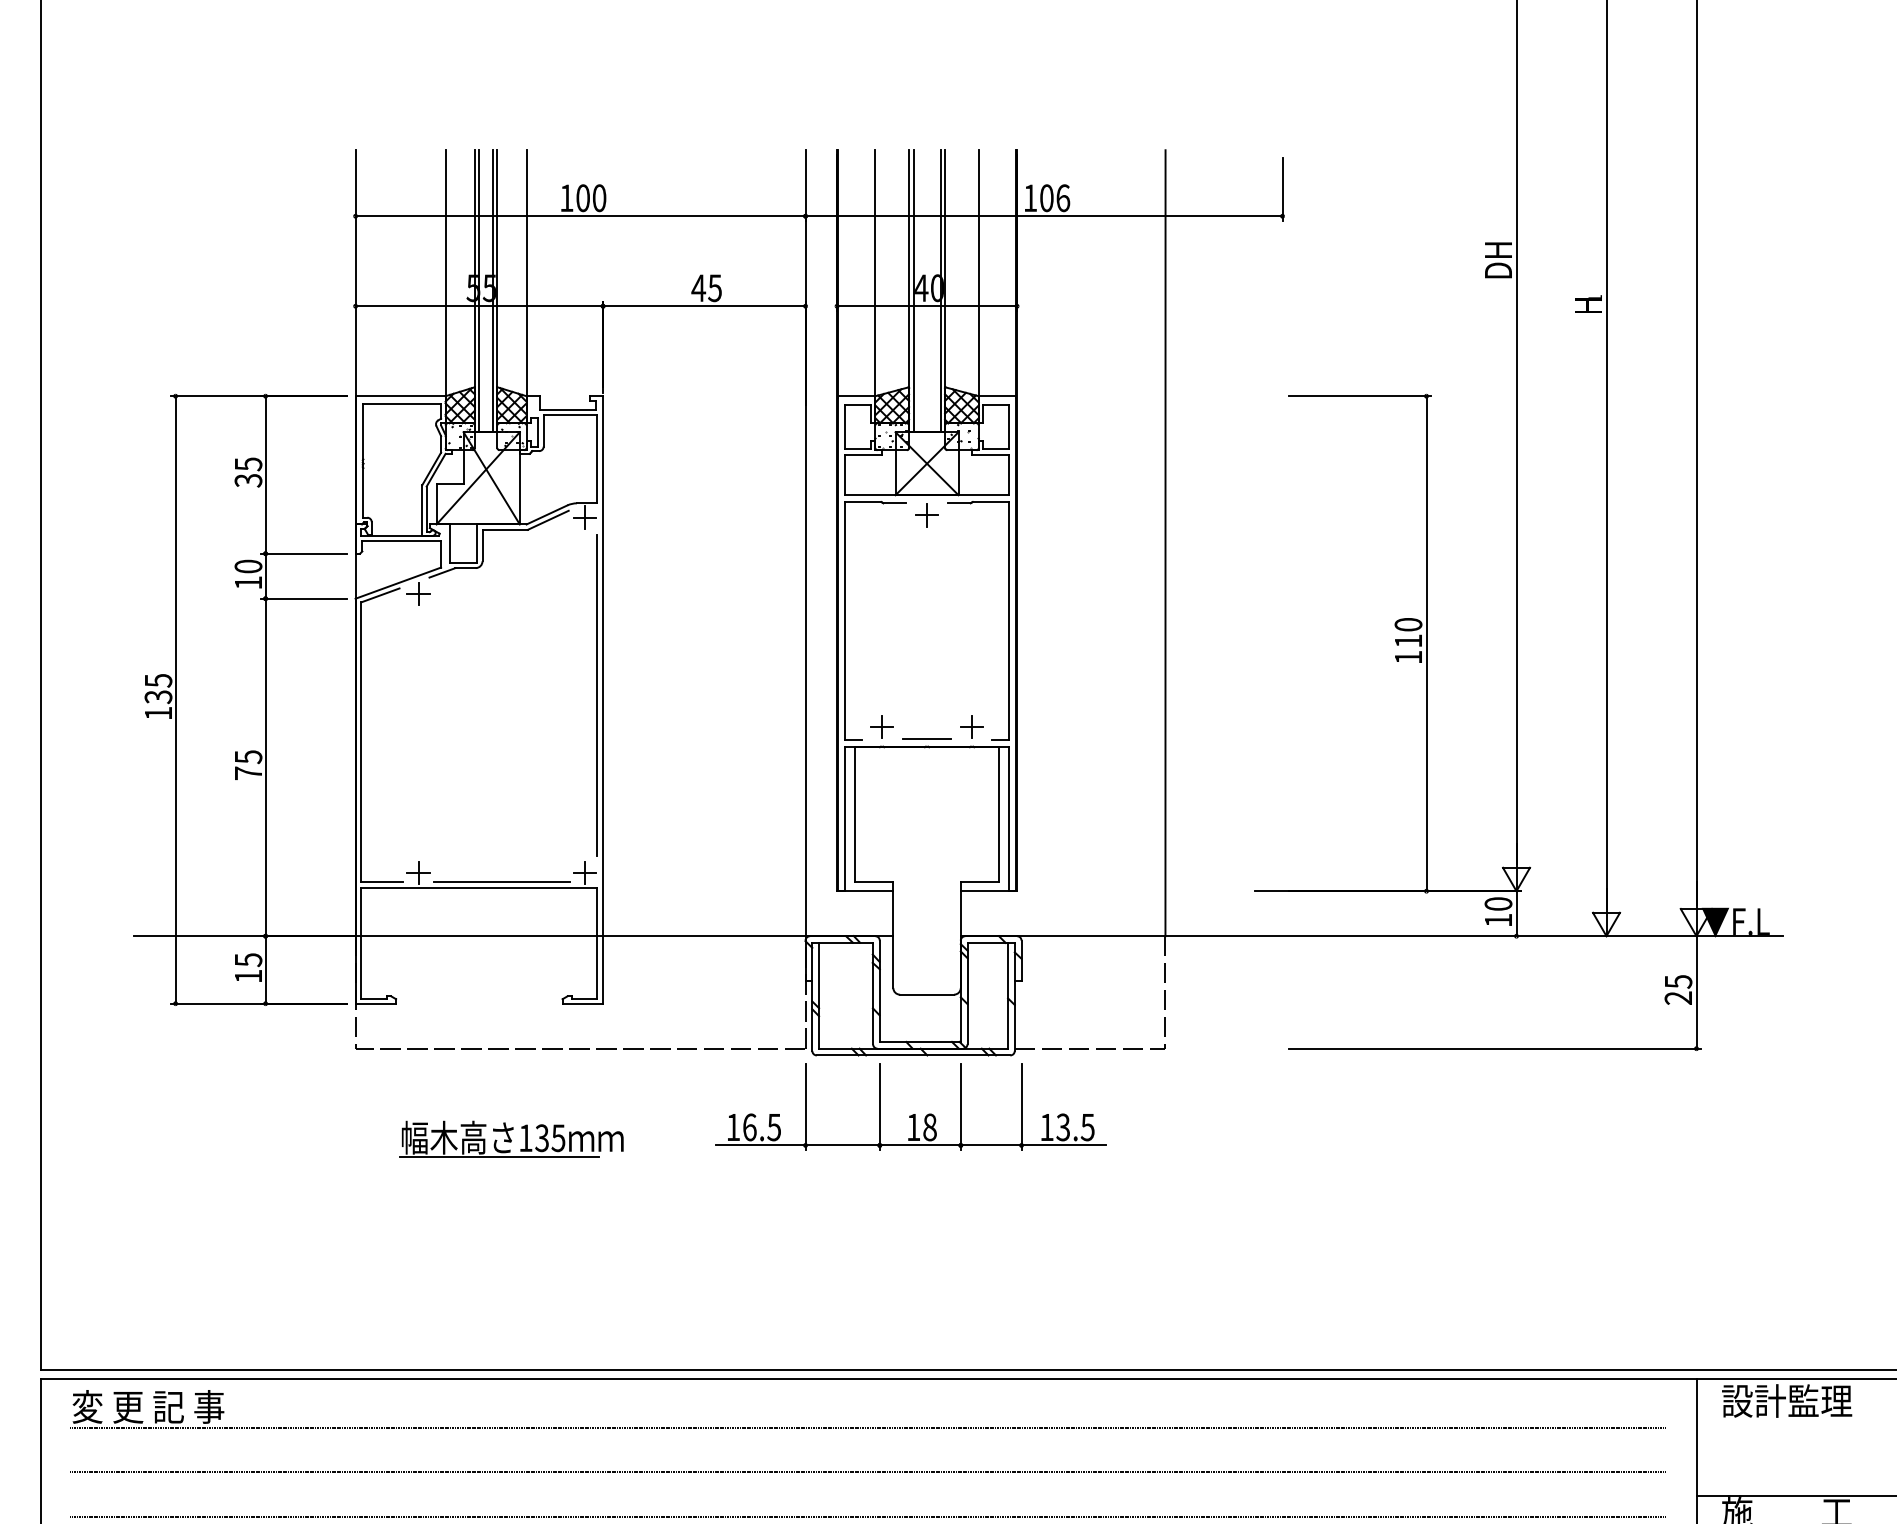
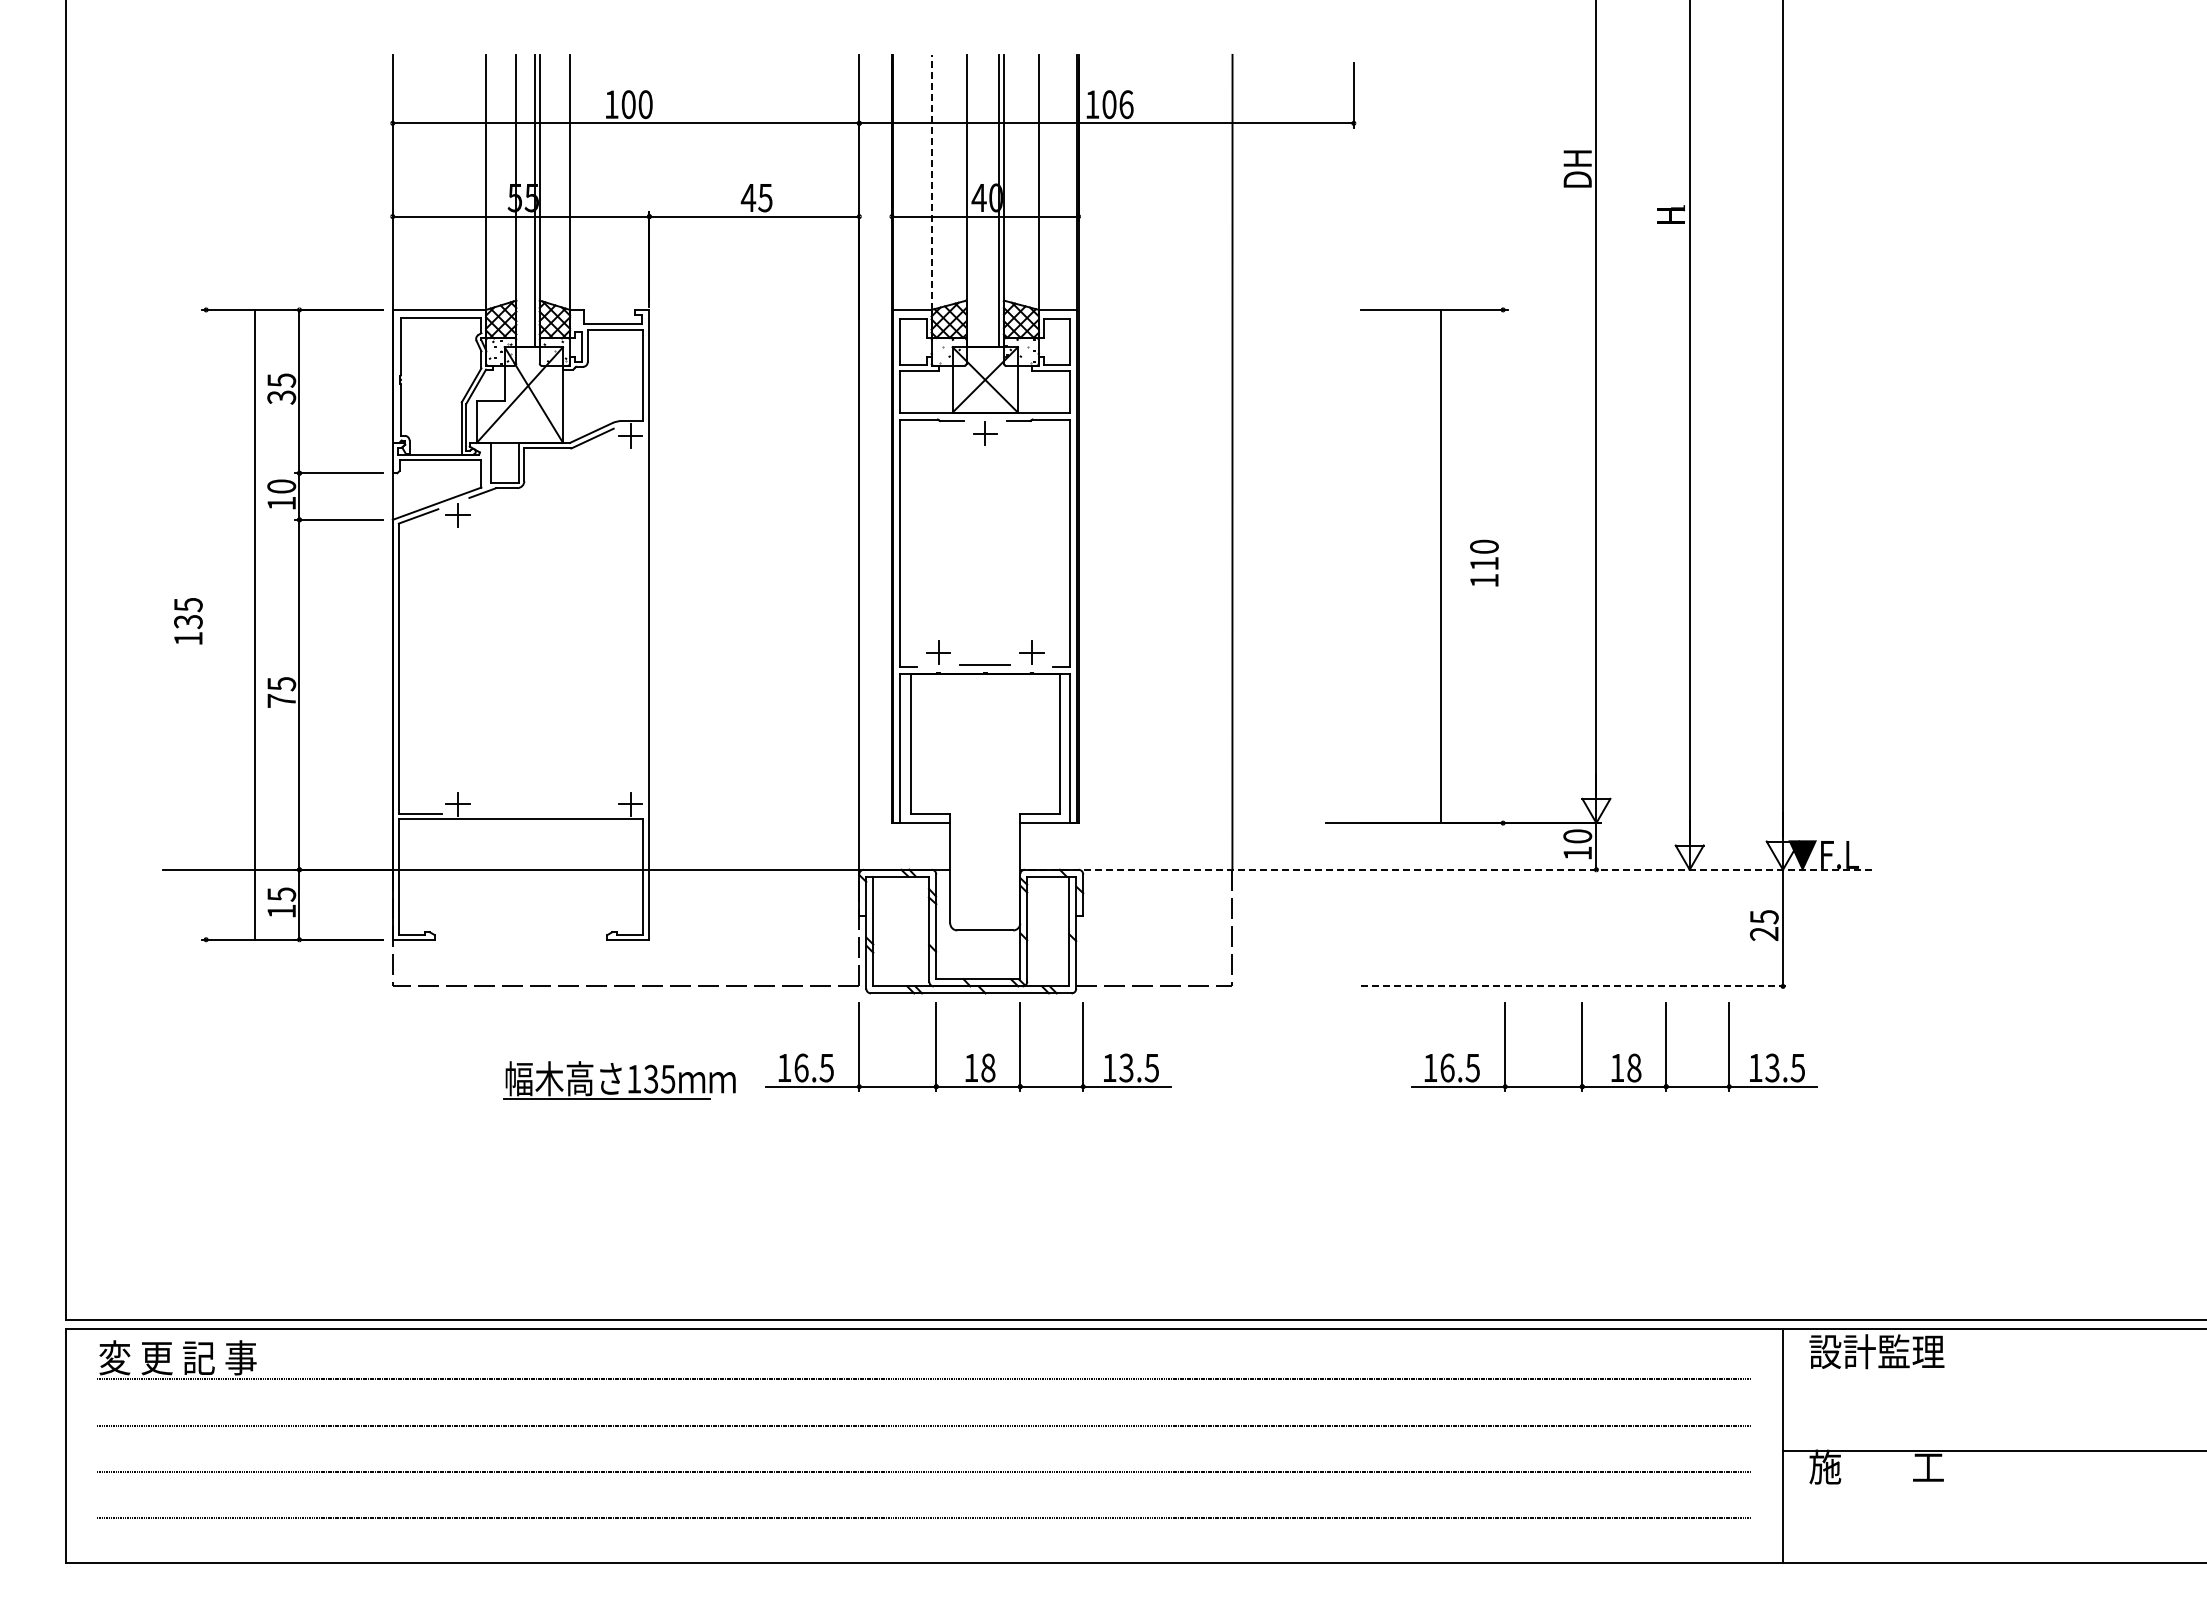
line: (875, 273) -> (931, 182), solid -> dashed
line: (479, 290) -> (521, 200), removed
line: (913, 290) -> (971, 200), removed
line: (1426, 643) -> (1441, 566), moved
line: (597, 695) -> (643, 620), removed
line: (175, 699) -> (255, 624), moved
line: (501, 881) -> (544, 813), removed
line: (1370, 935) -> (1445, 869), solid -> dashed
line: (1495, 1048) -> (1574, 986), solid -> dashed
part: (1535, 1114) -> (1616, 1054), added
part: (511, 1139) -> (619, 1080), moved

